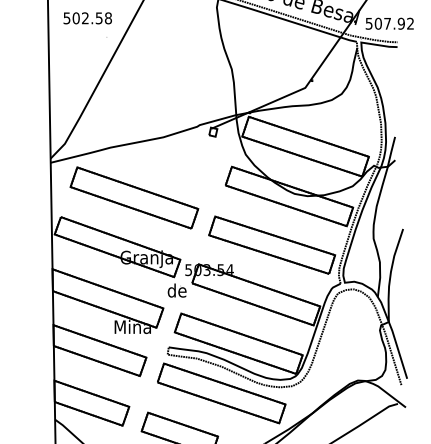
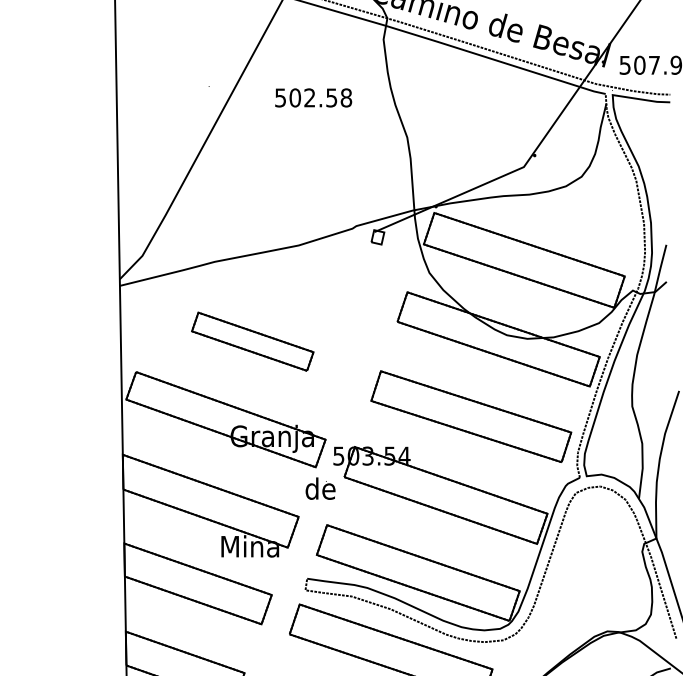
text: (87, 18) -> (313, 98), moved
part: (134, 197) -> (252, 340), size x0.6

